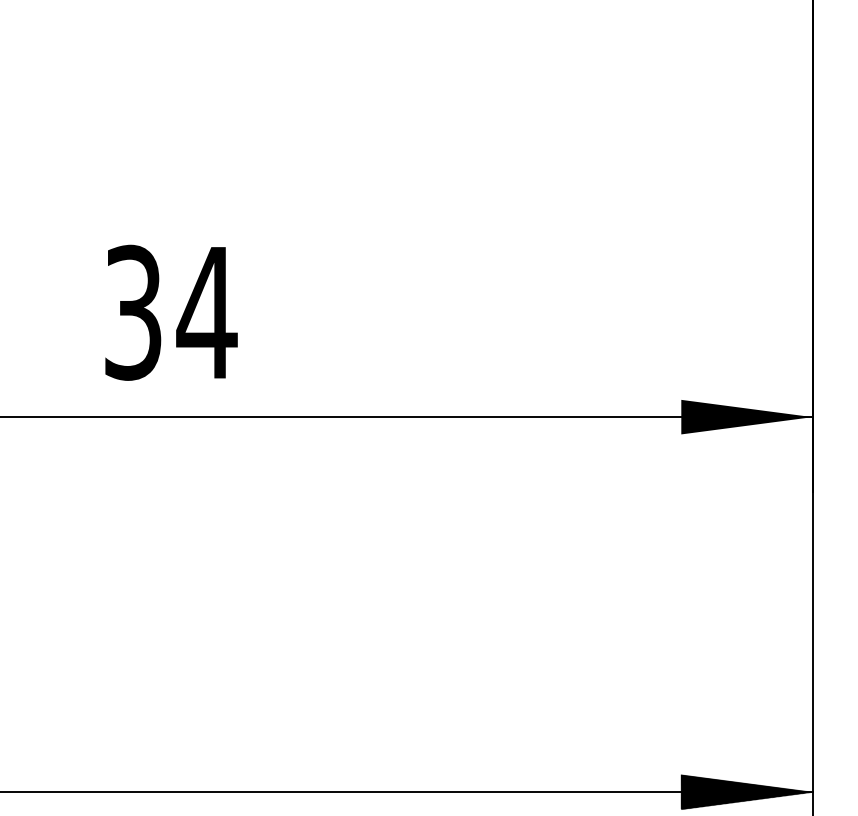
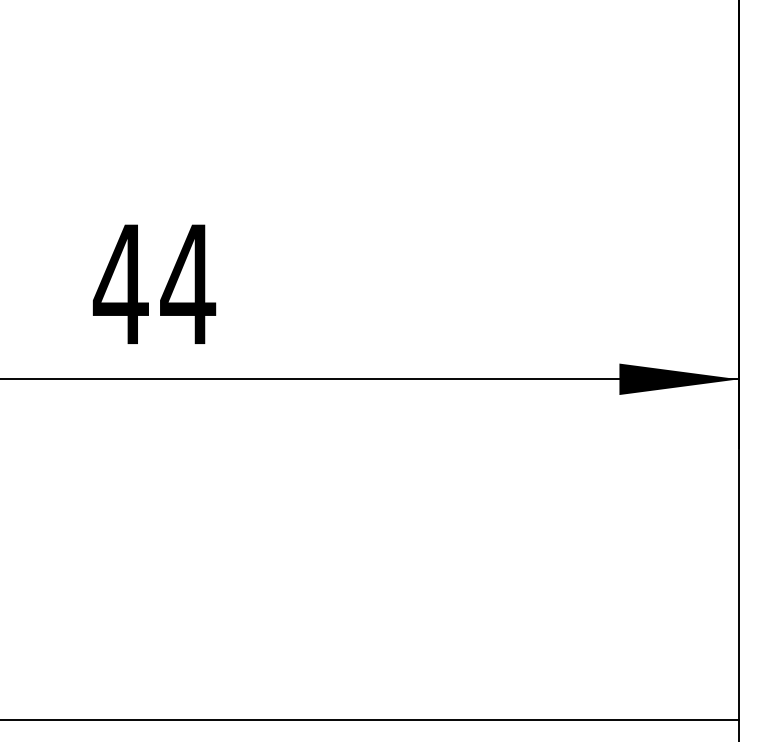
text: (132, 312) -> (120, 284), 34 -> 44
hatch: (746, 791) -> (678, 719), removed

